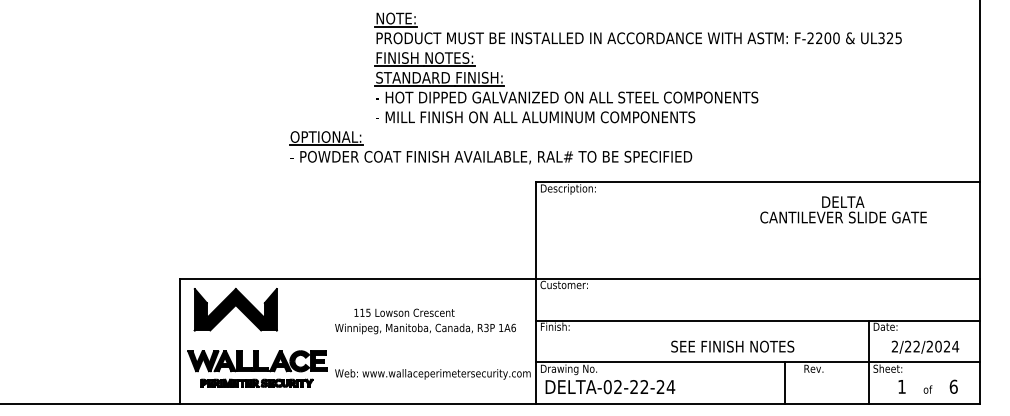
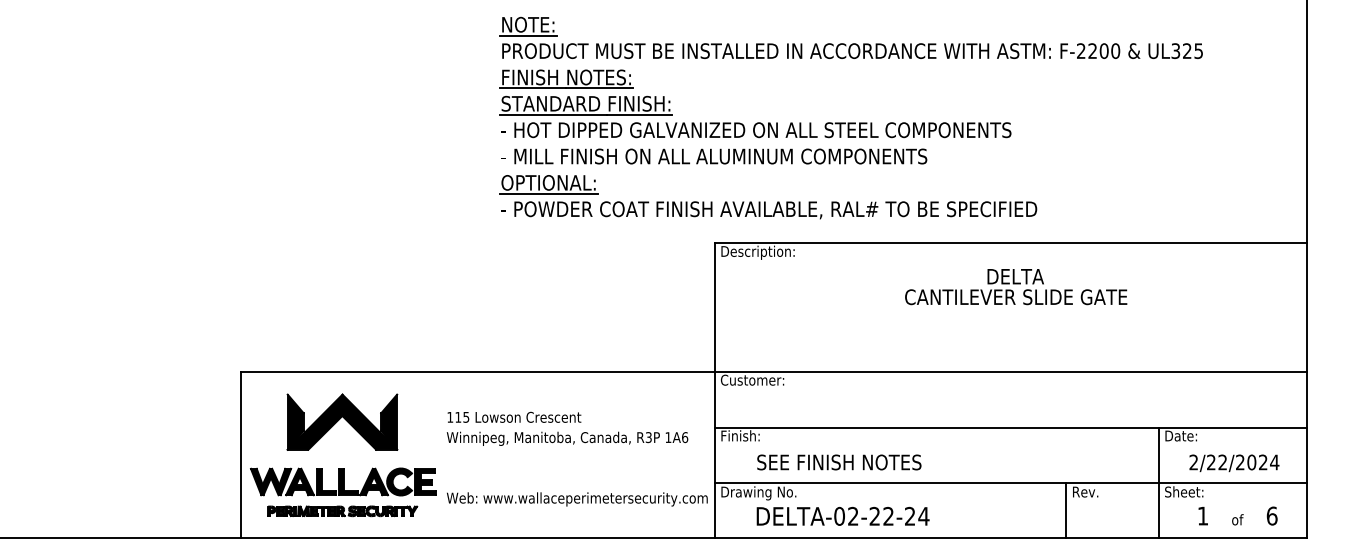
part: (490, 148) -> (768, 197), moved
text: (843, 210) -> (1016, 287), moved
part: (235, 309) -> (342, 421), moved
text: (404, 312) -> (514, 416), moved
text: (732, 346) -> (839, 462), moved
line: (784, 382) -> (1066, 510), moved
text: (609, 386) -> (842, 515), moved

